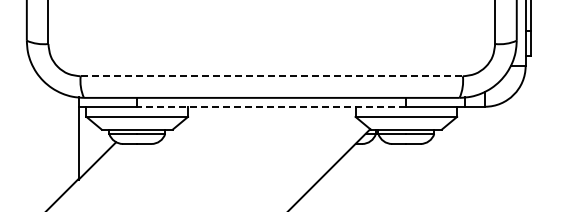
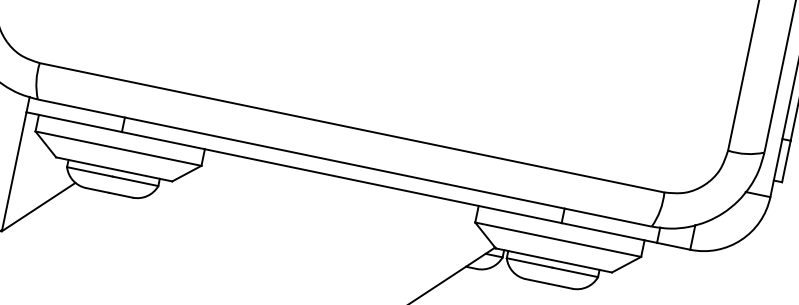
line: (272, 76) -> (353, 128), dashed -> solid
line: (271, 106) -> (341, 177), dashed -> solid

